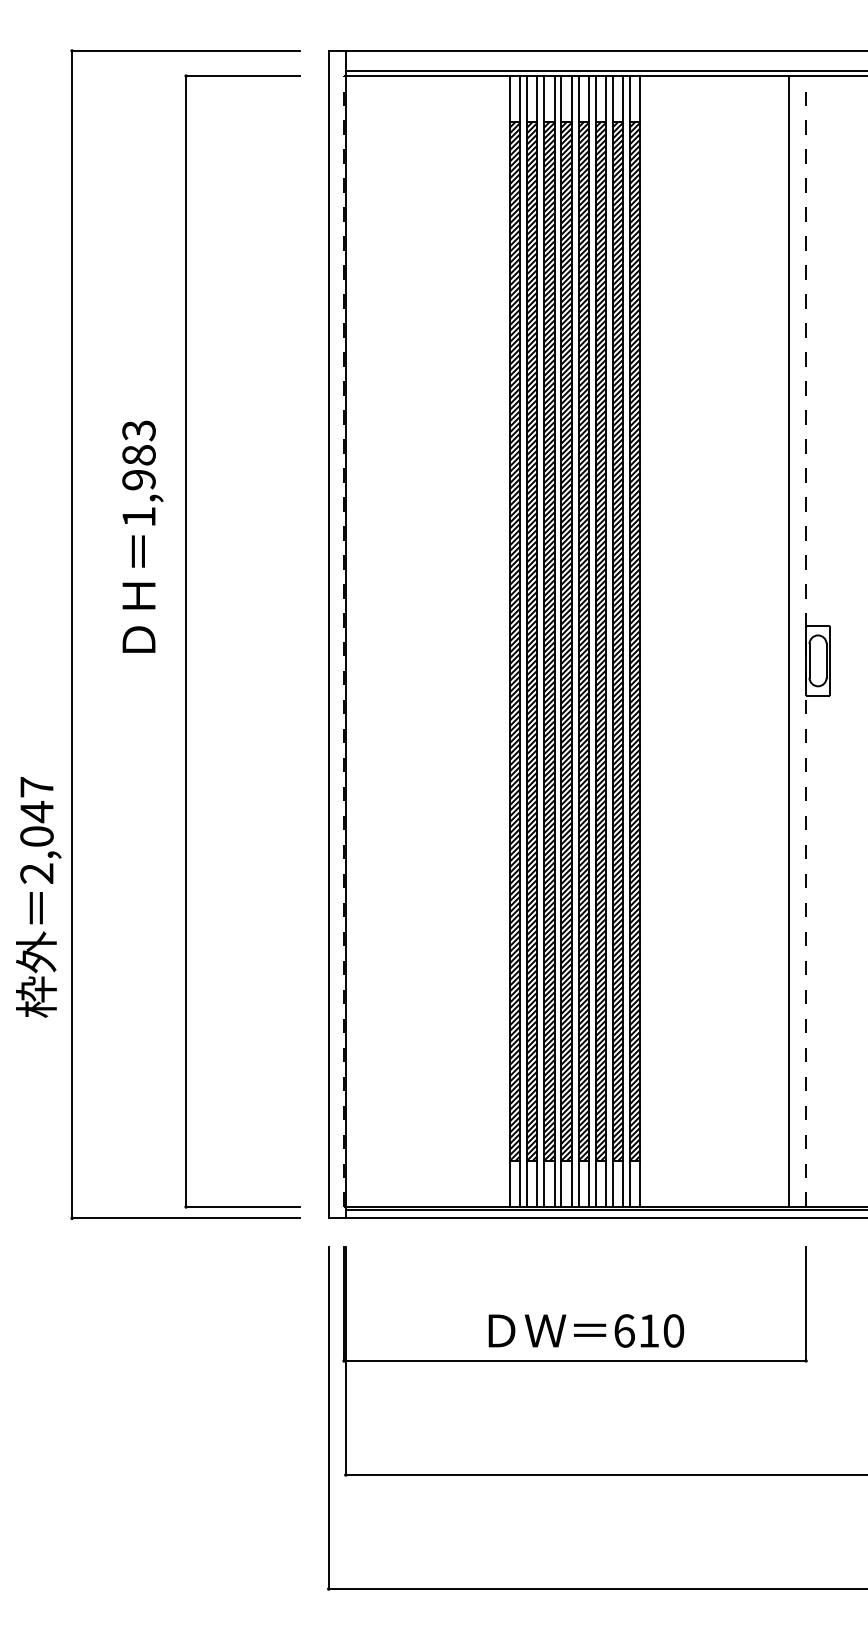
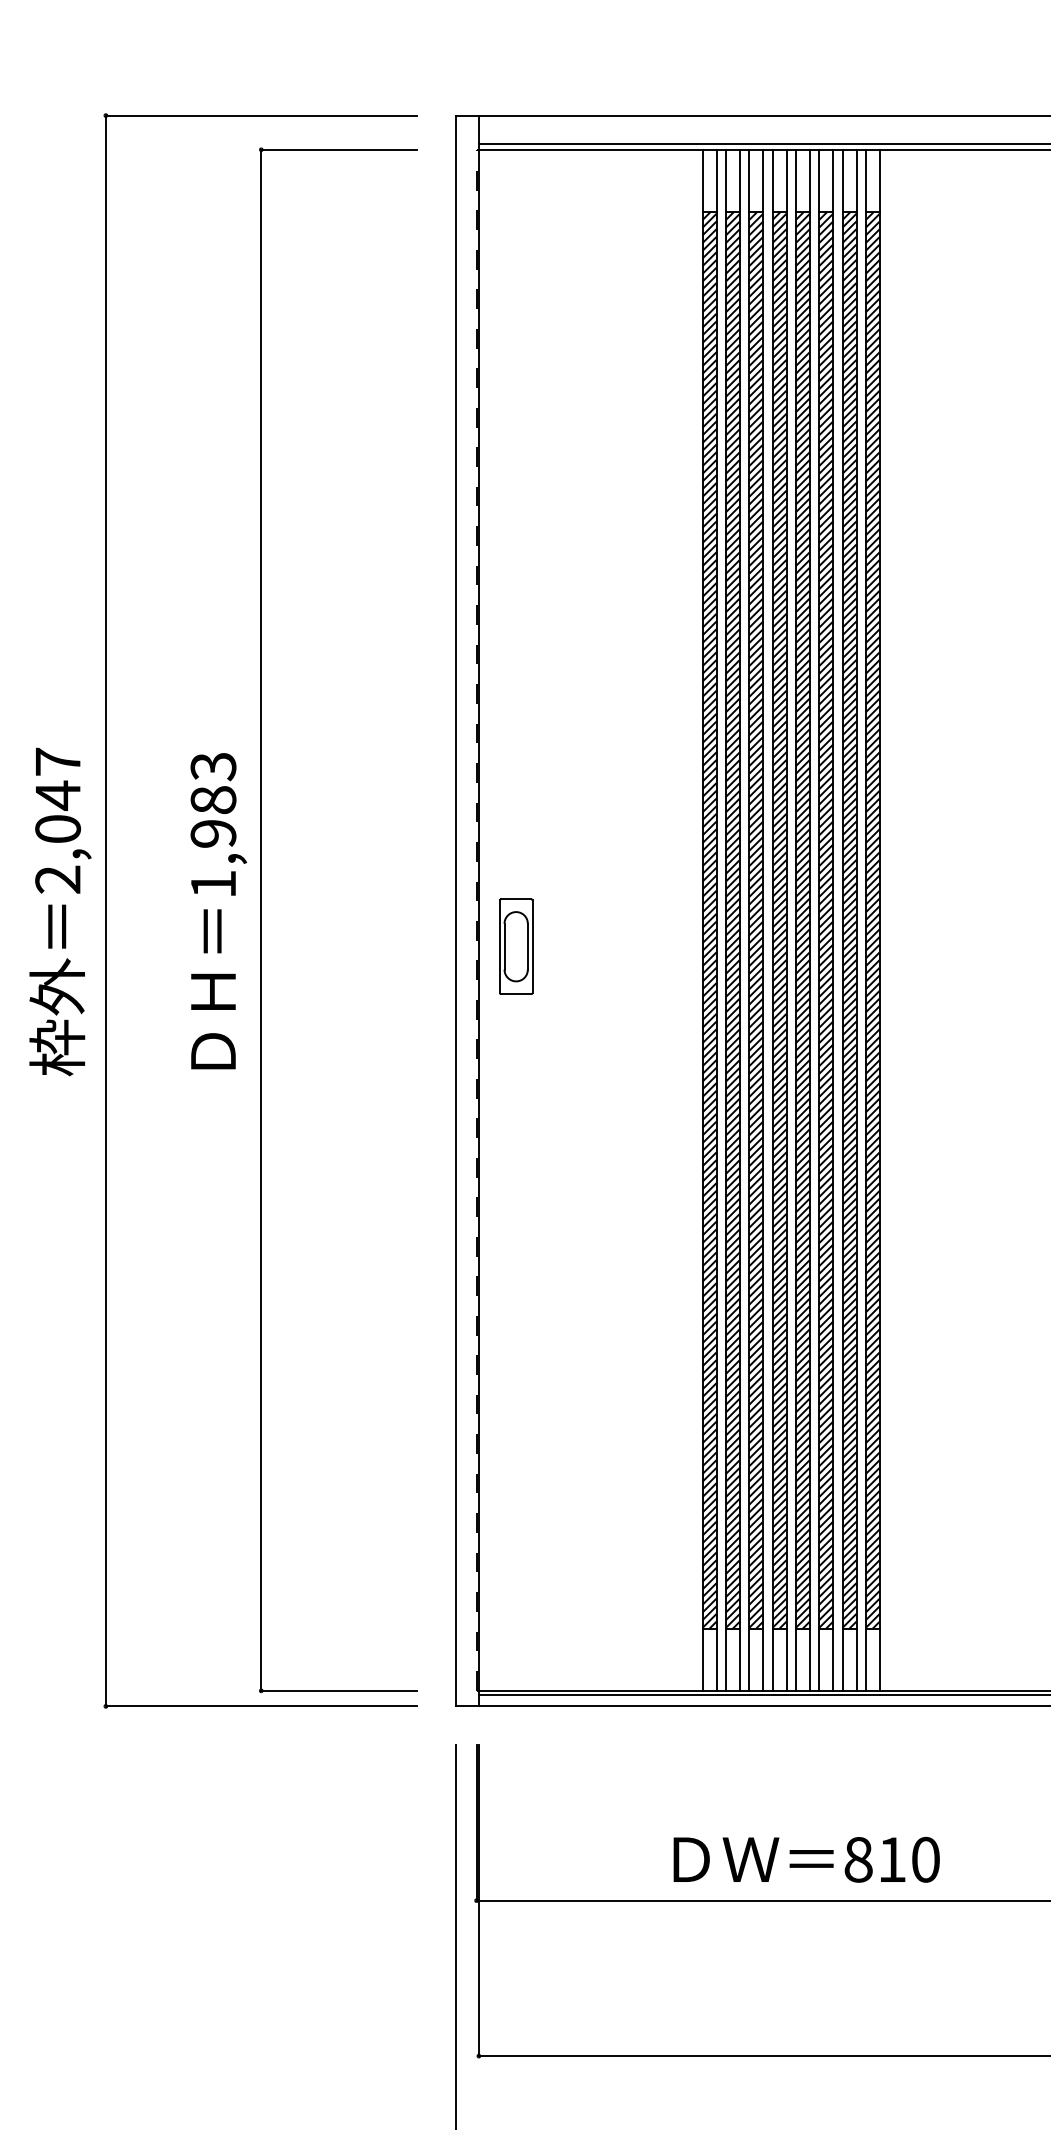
text: (142, 536) -> (218, 910), moved
part: (372, 660) -> (515, 946), added
text: (38, 897) -> (60, 912), moved
text: (624, 1330) -> (858, 1859), 610 -> 810

